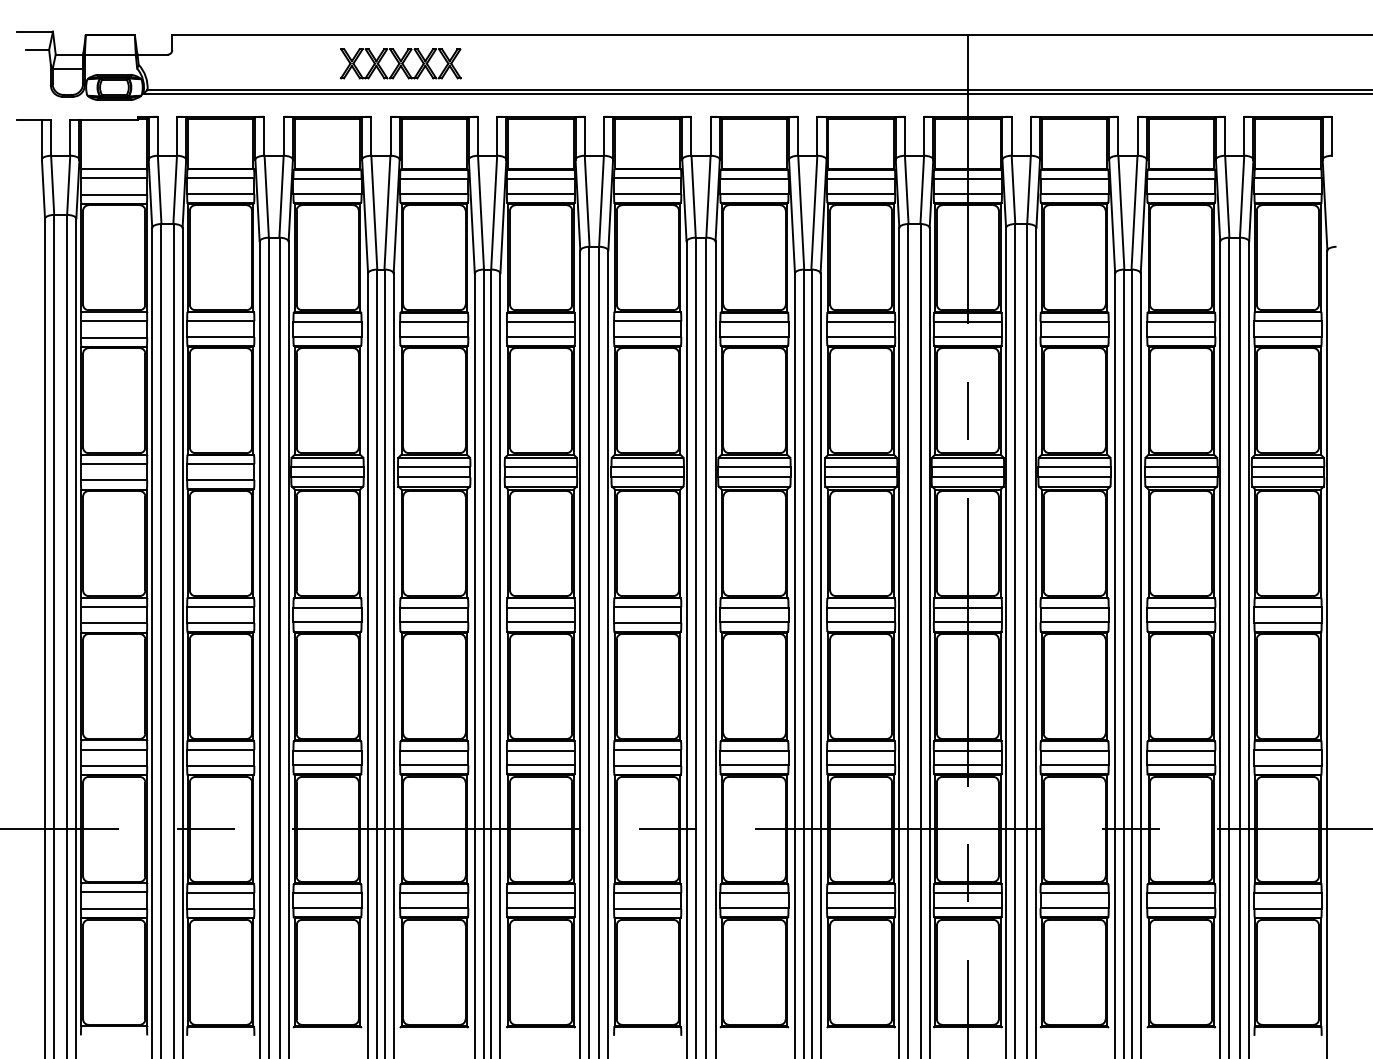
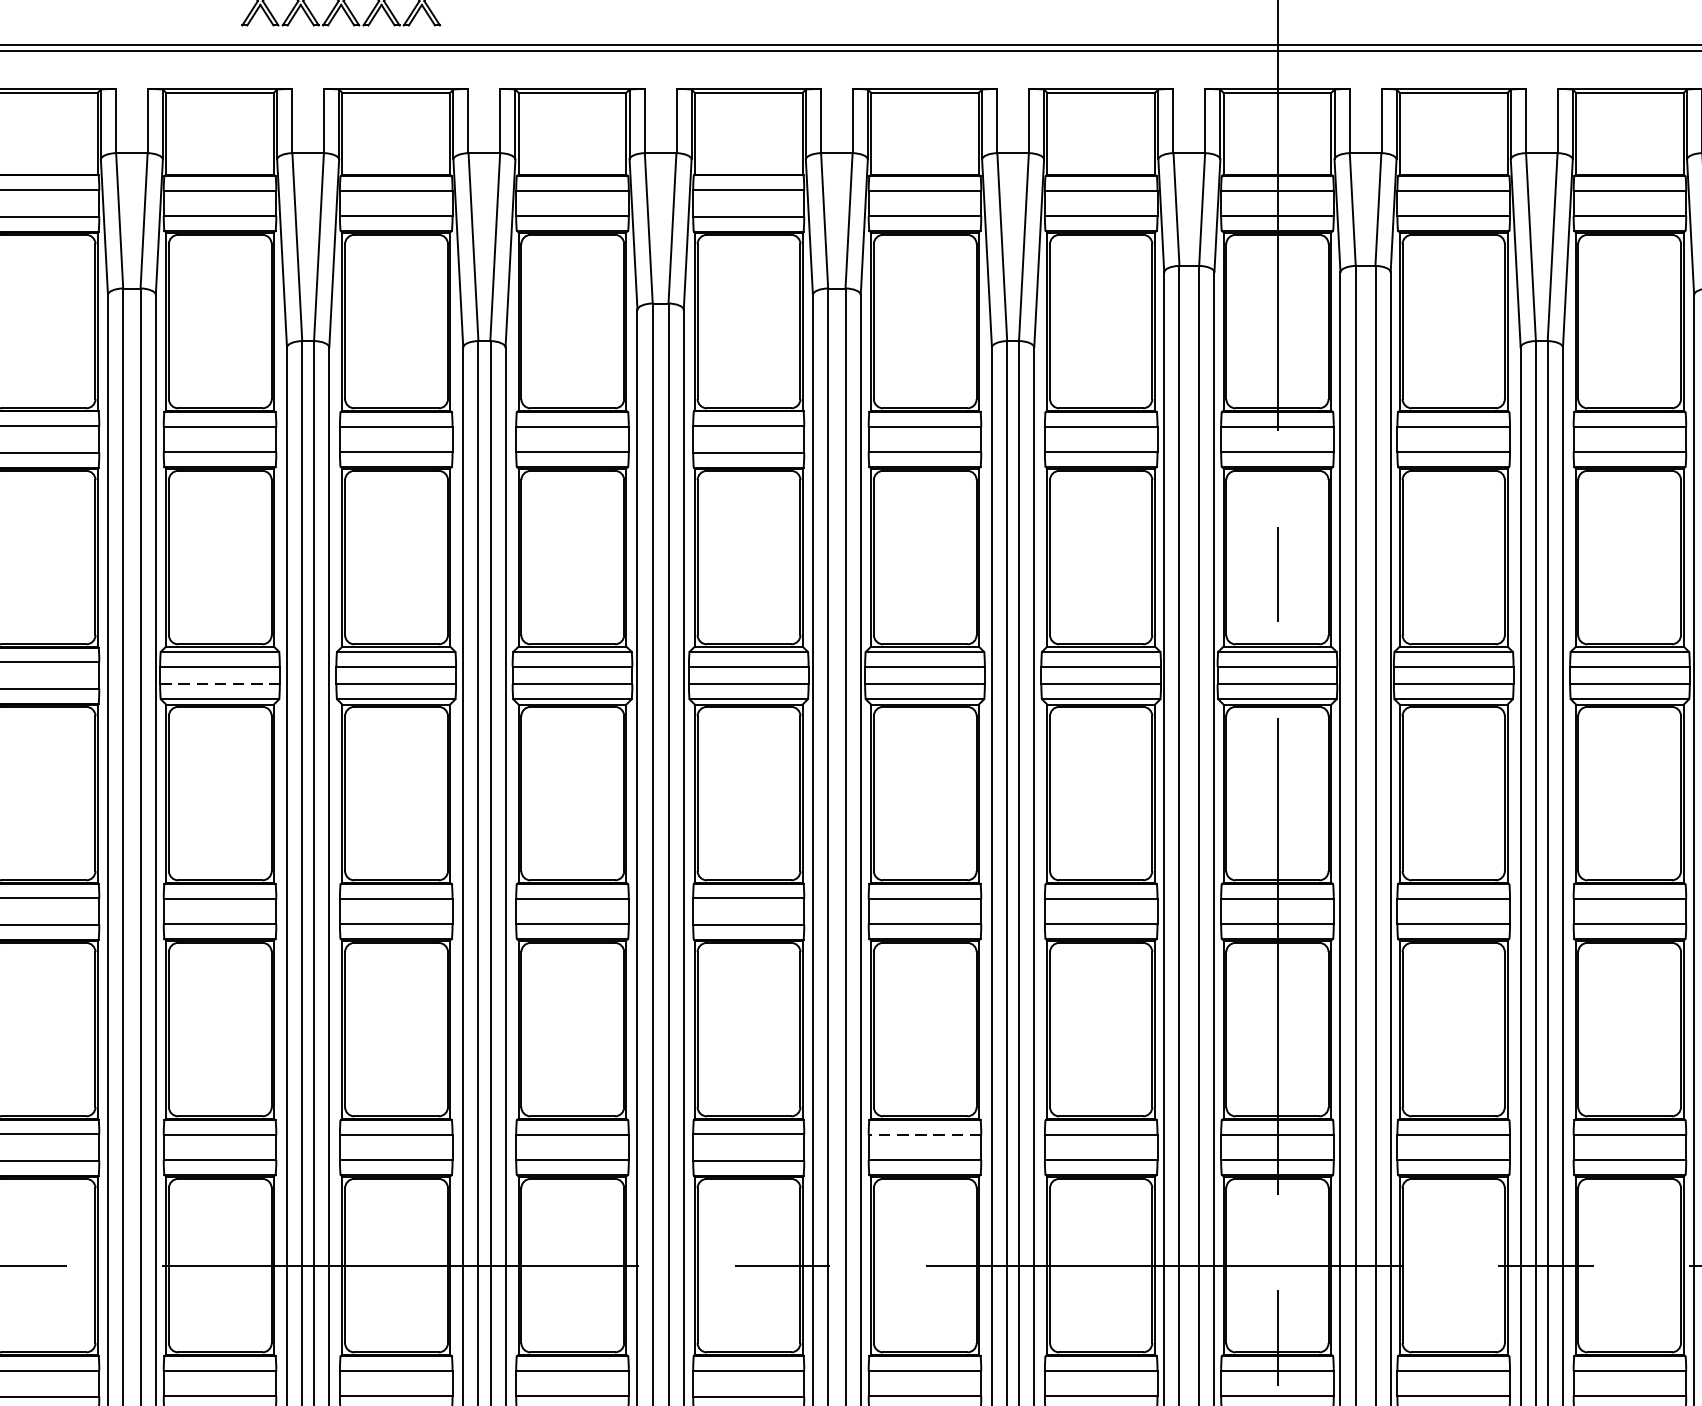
line: (328, 477) -> (221, 684), solid -> dashed
line: (753, 750) -> (923, 1135), solid -> dashed

